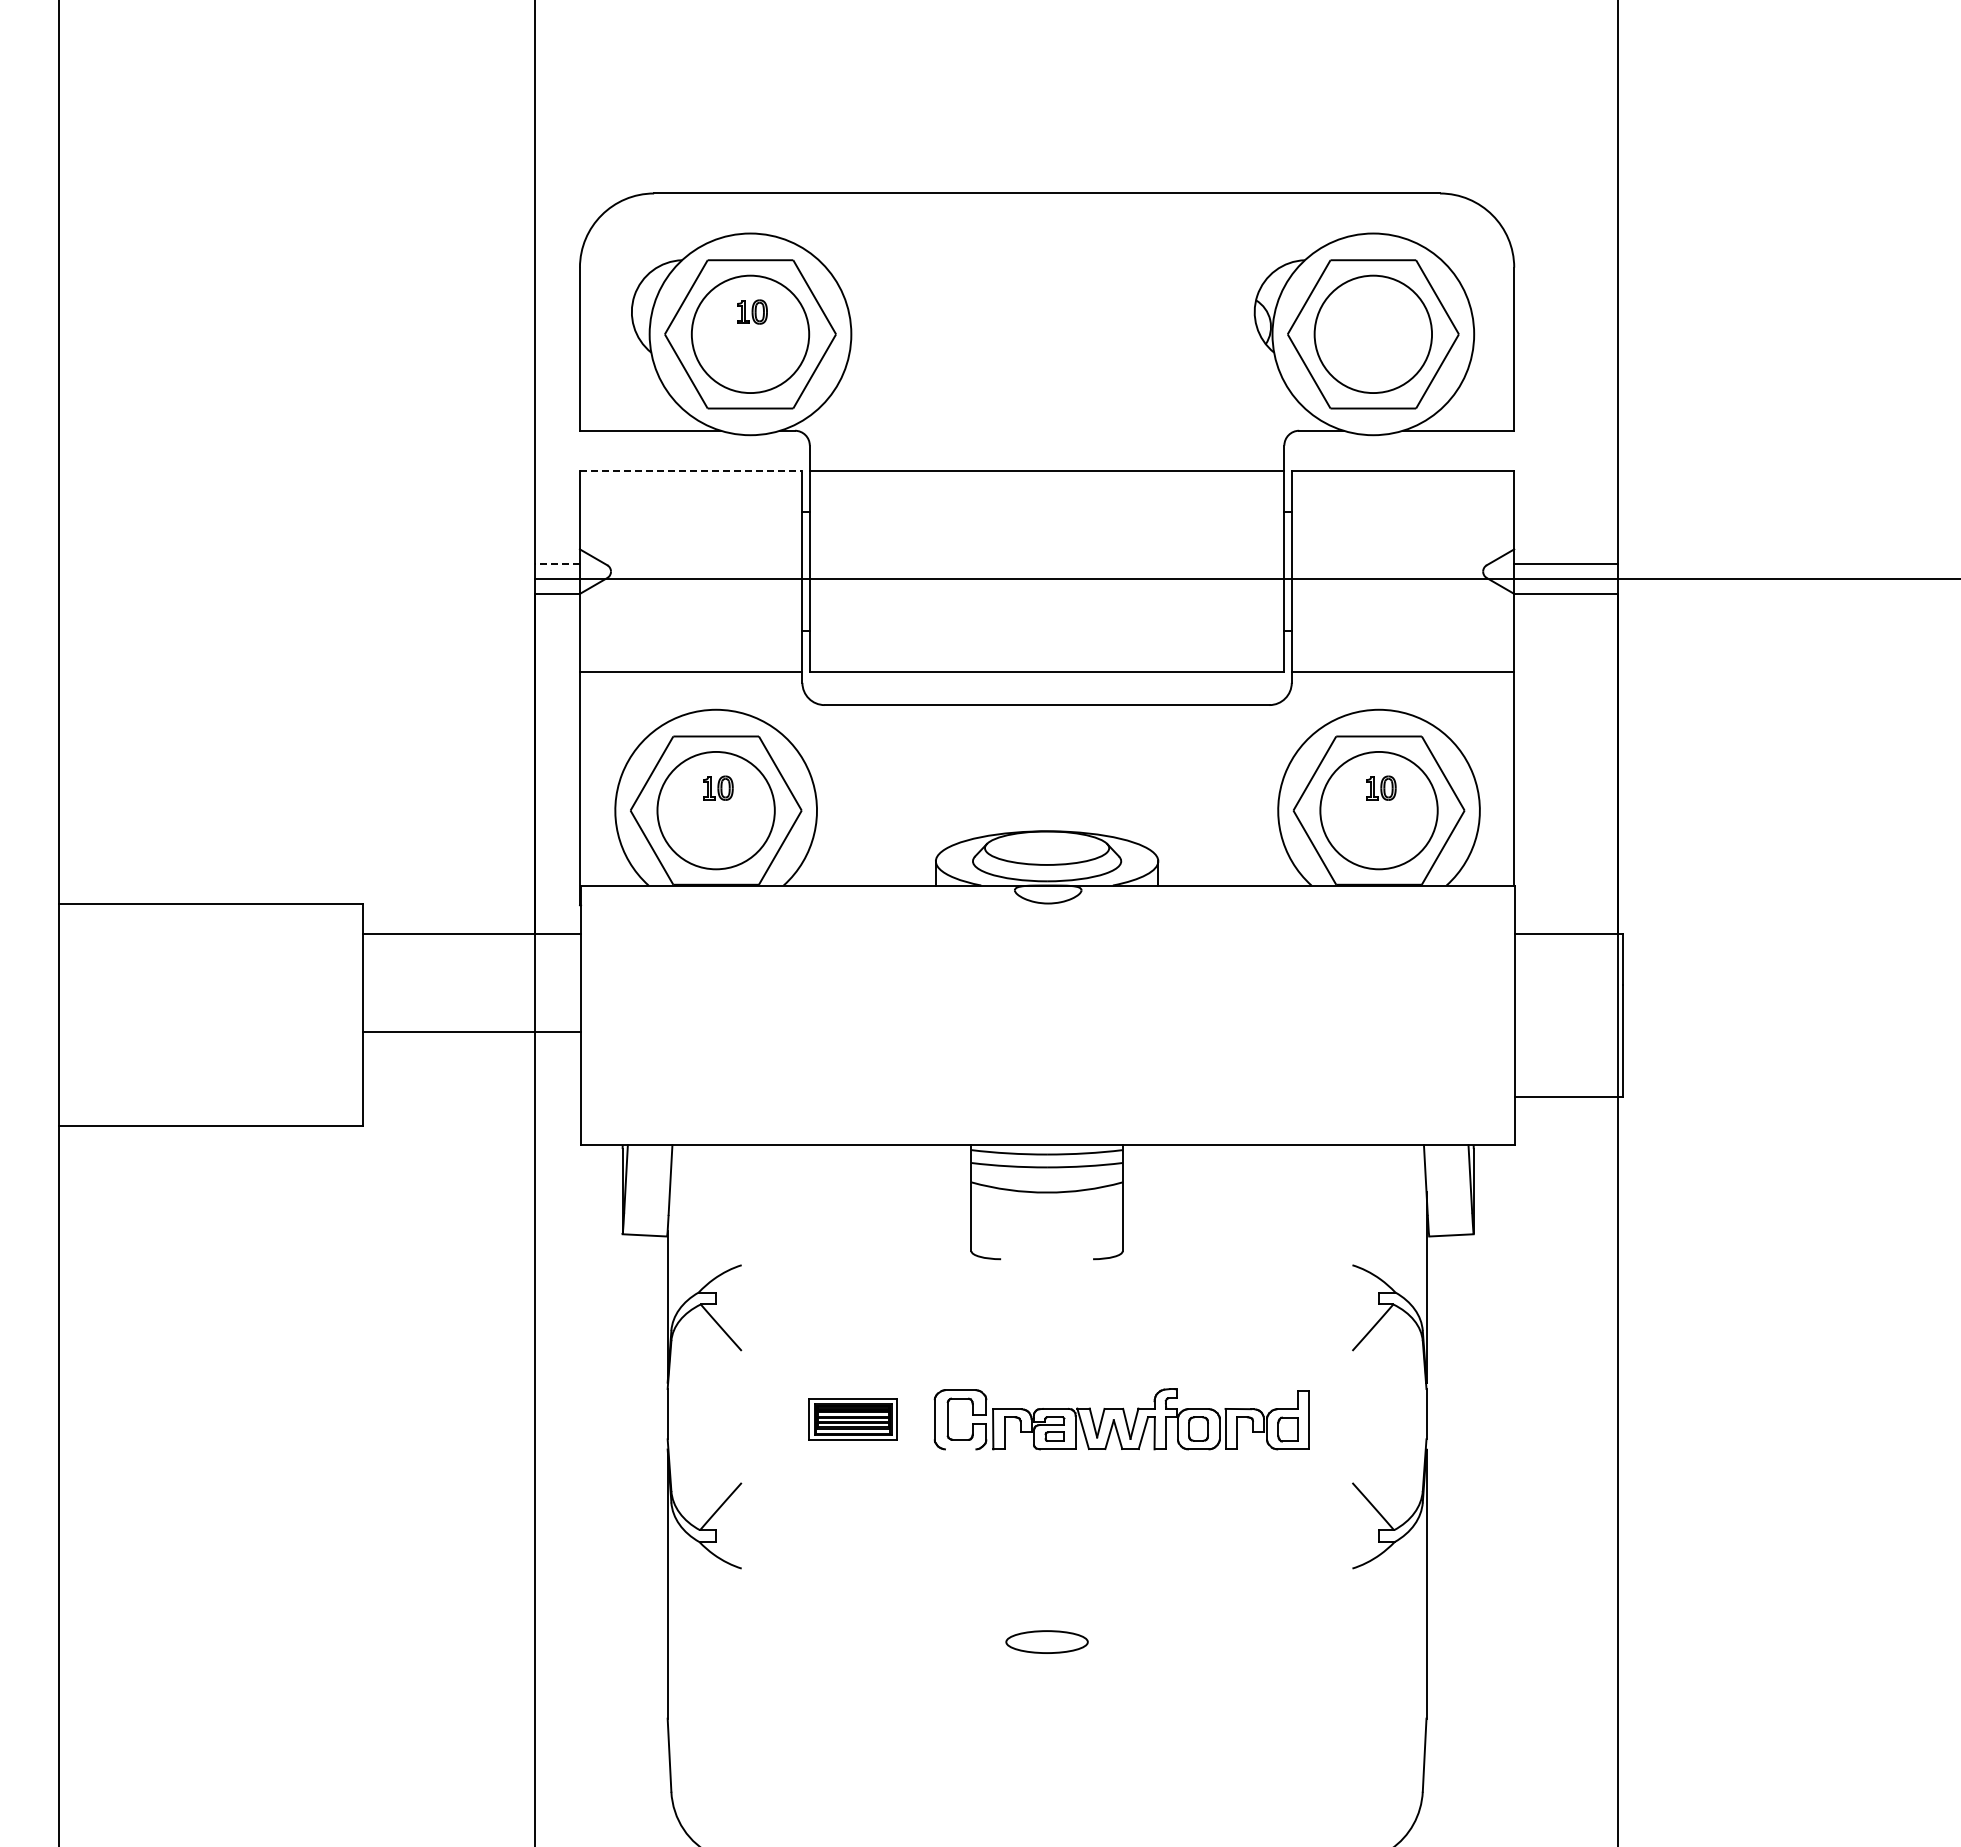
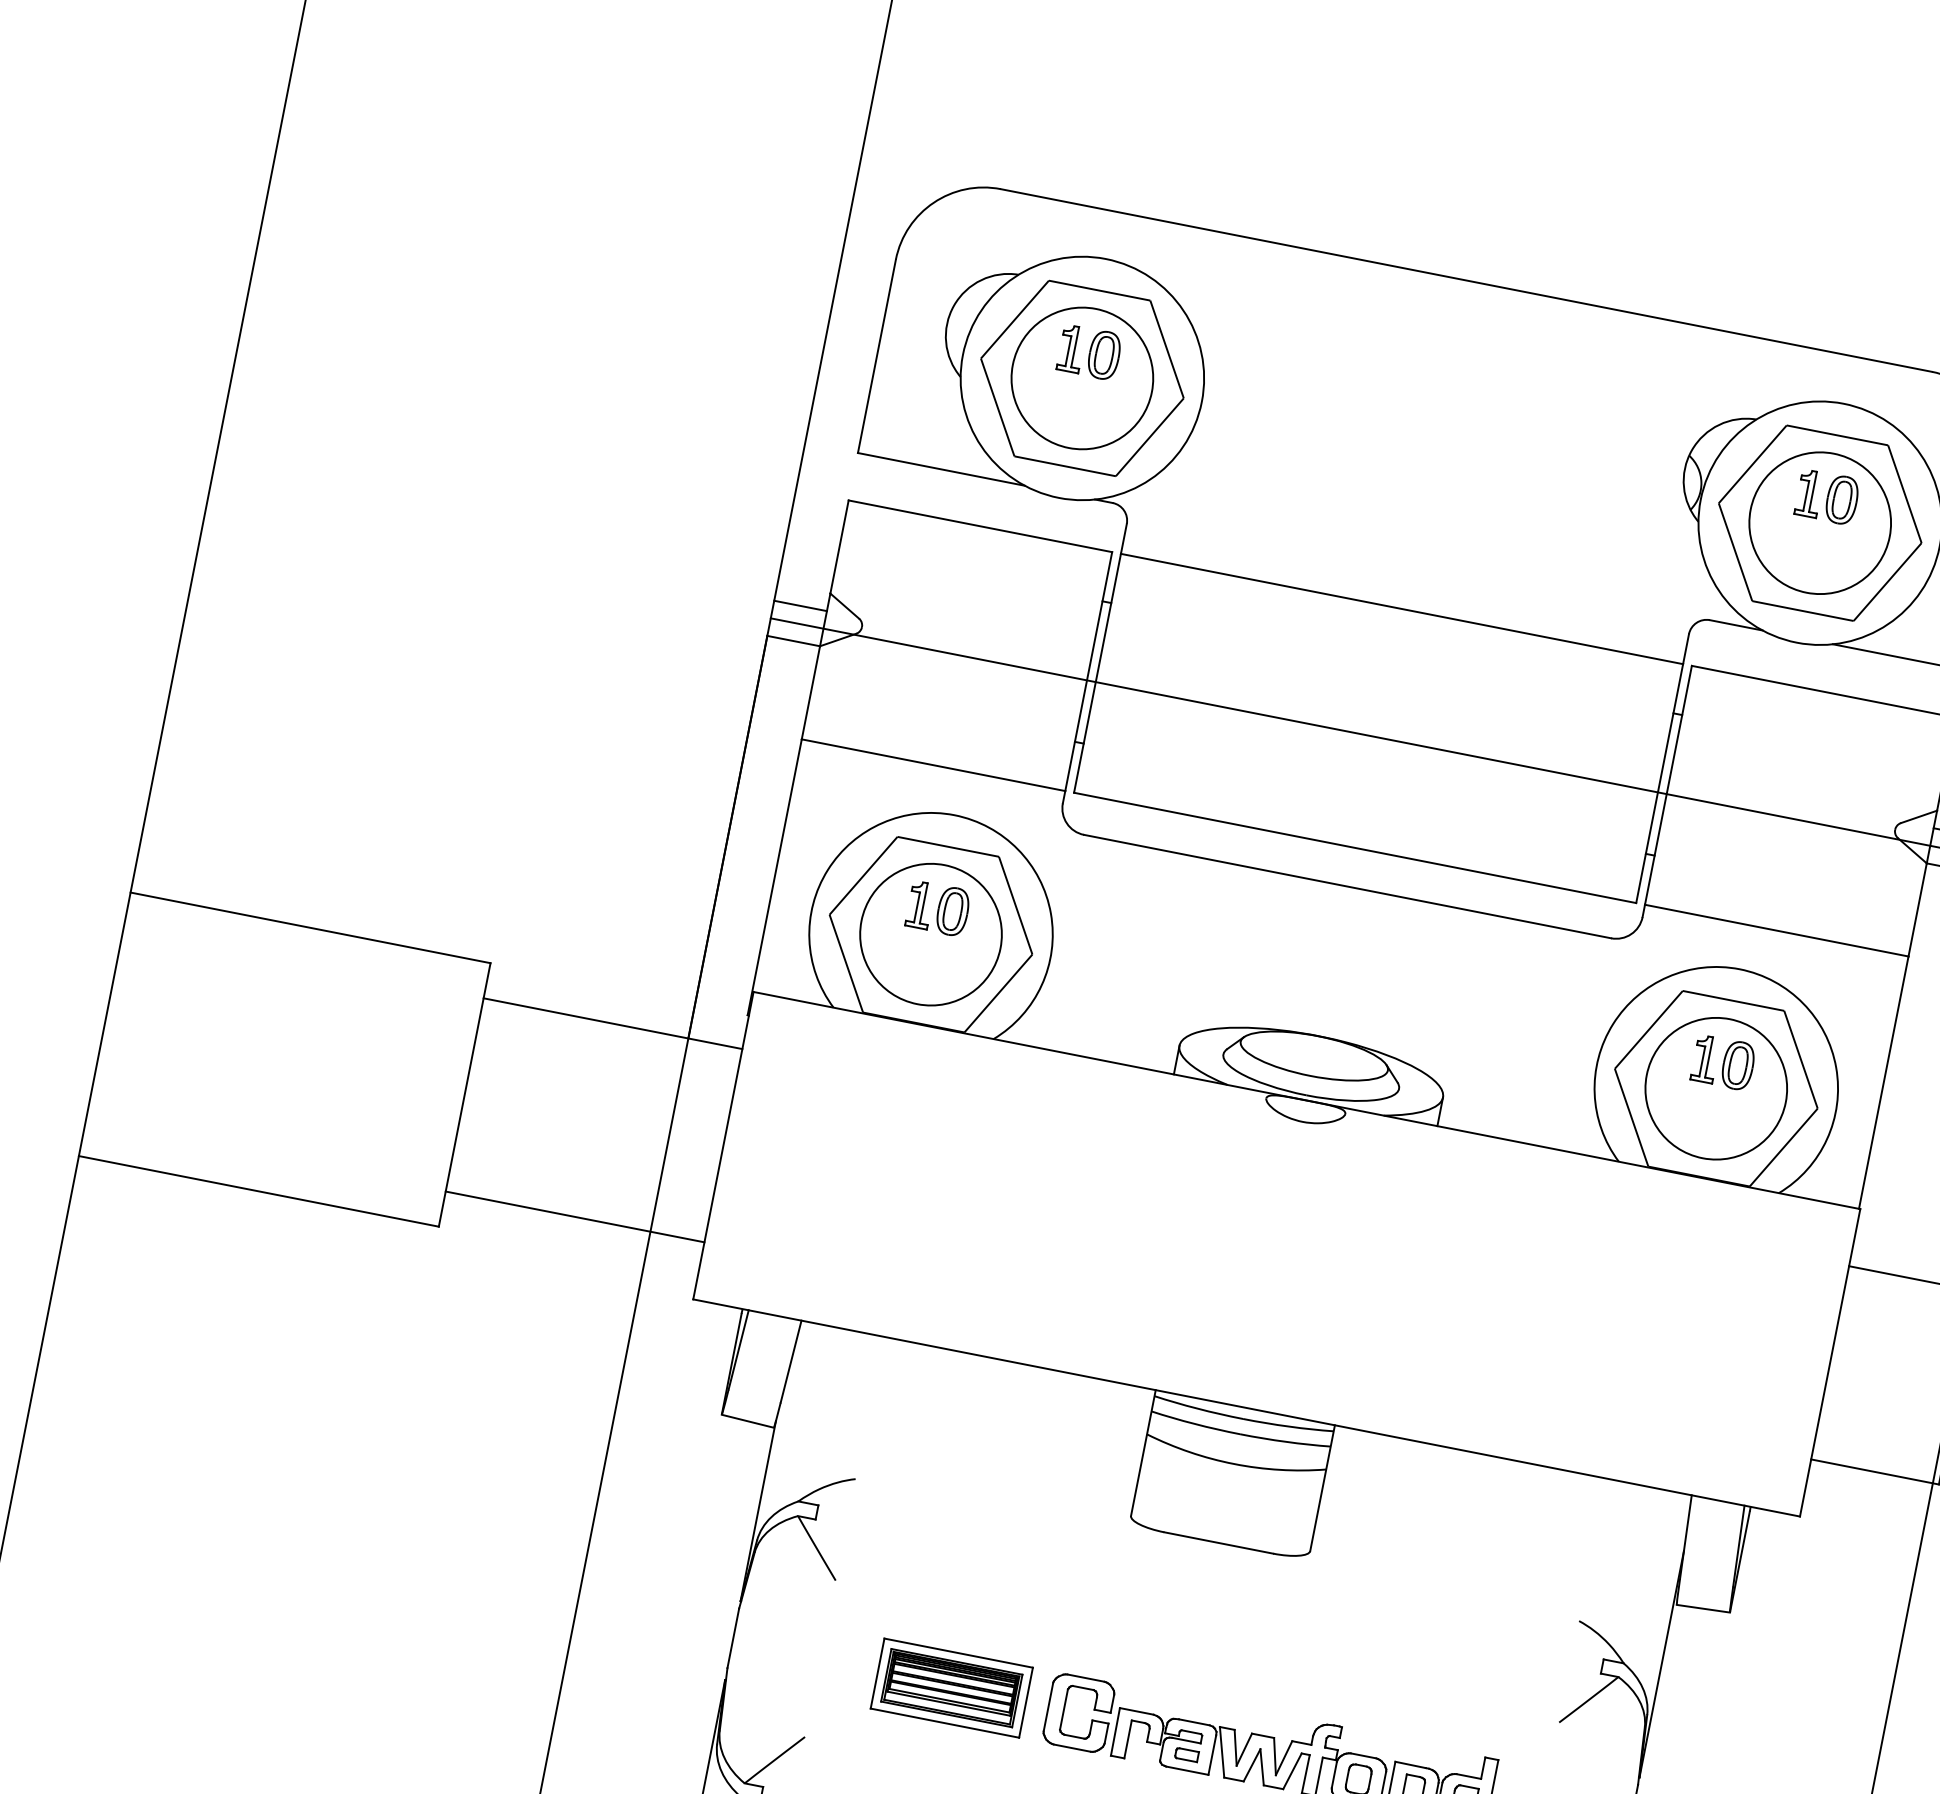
part: (752, 311) -> (1090, 351), size x1.67
part: (1375, 311) -> (1828, 496), added
line: (691, 470) -> (980, 526), dashed -> solid
line: (557, 564) -> (800, 606), dashed -> solid
part: (718, 787) -> (939, 907), size x1.67
part: (1381, 787) -> (1724, 1061), size x1.67
line: (471, 1031) -> (574, 1216), moved
line: (1047, 1259) -> (1219, 1543), added
part: (853, 1419) -> (952, 1687), size x1.43
line: (960, 1449) -> (1071, 1748), added

